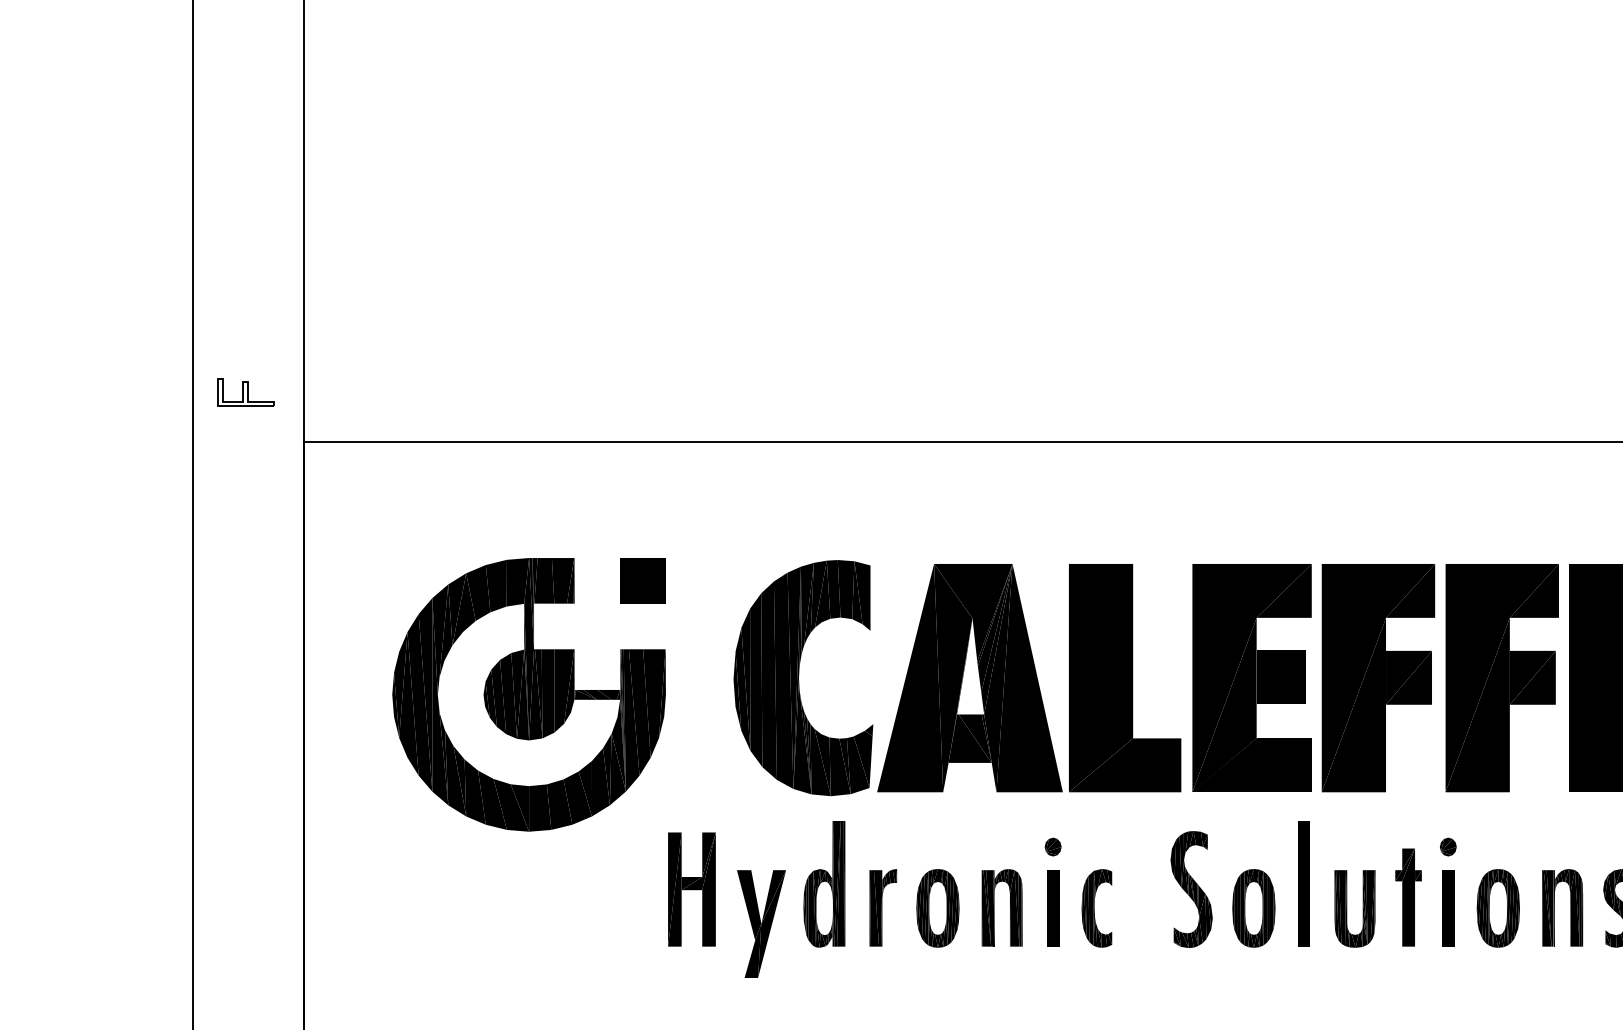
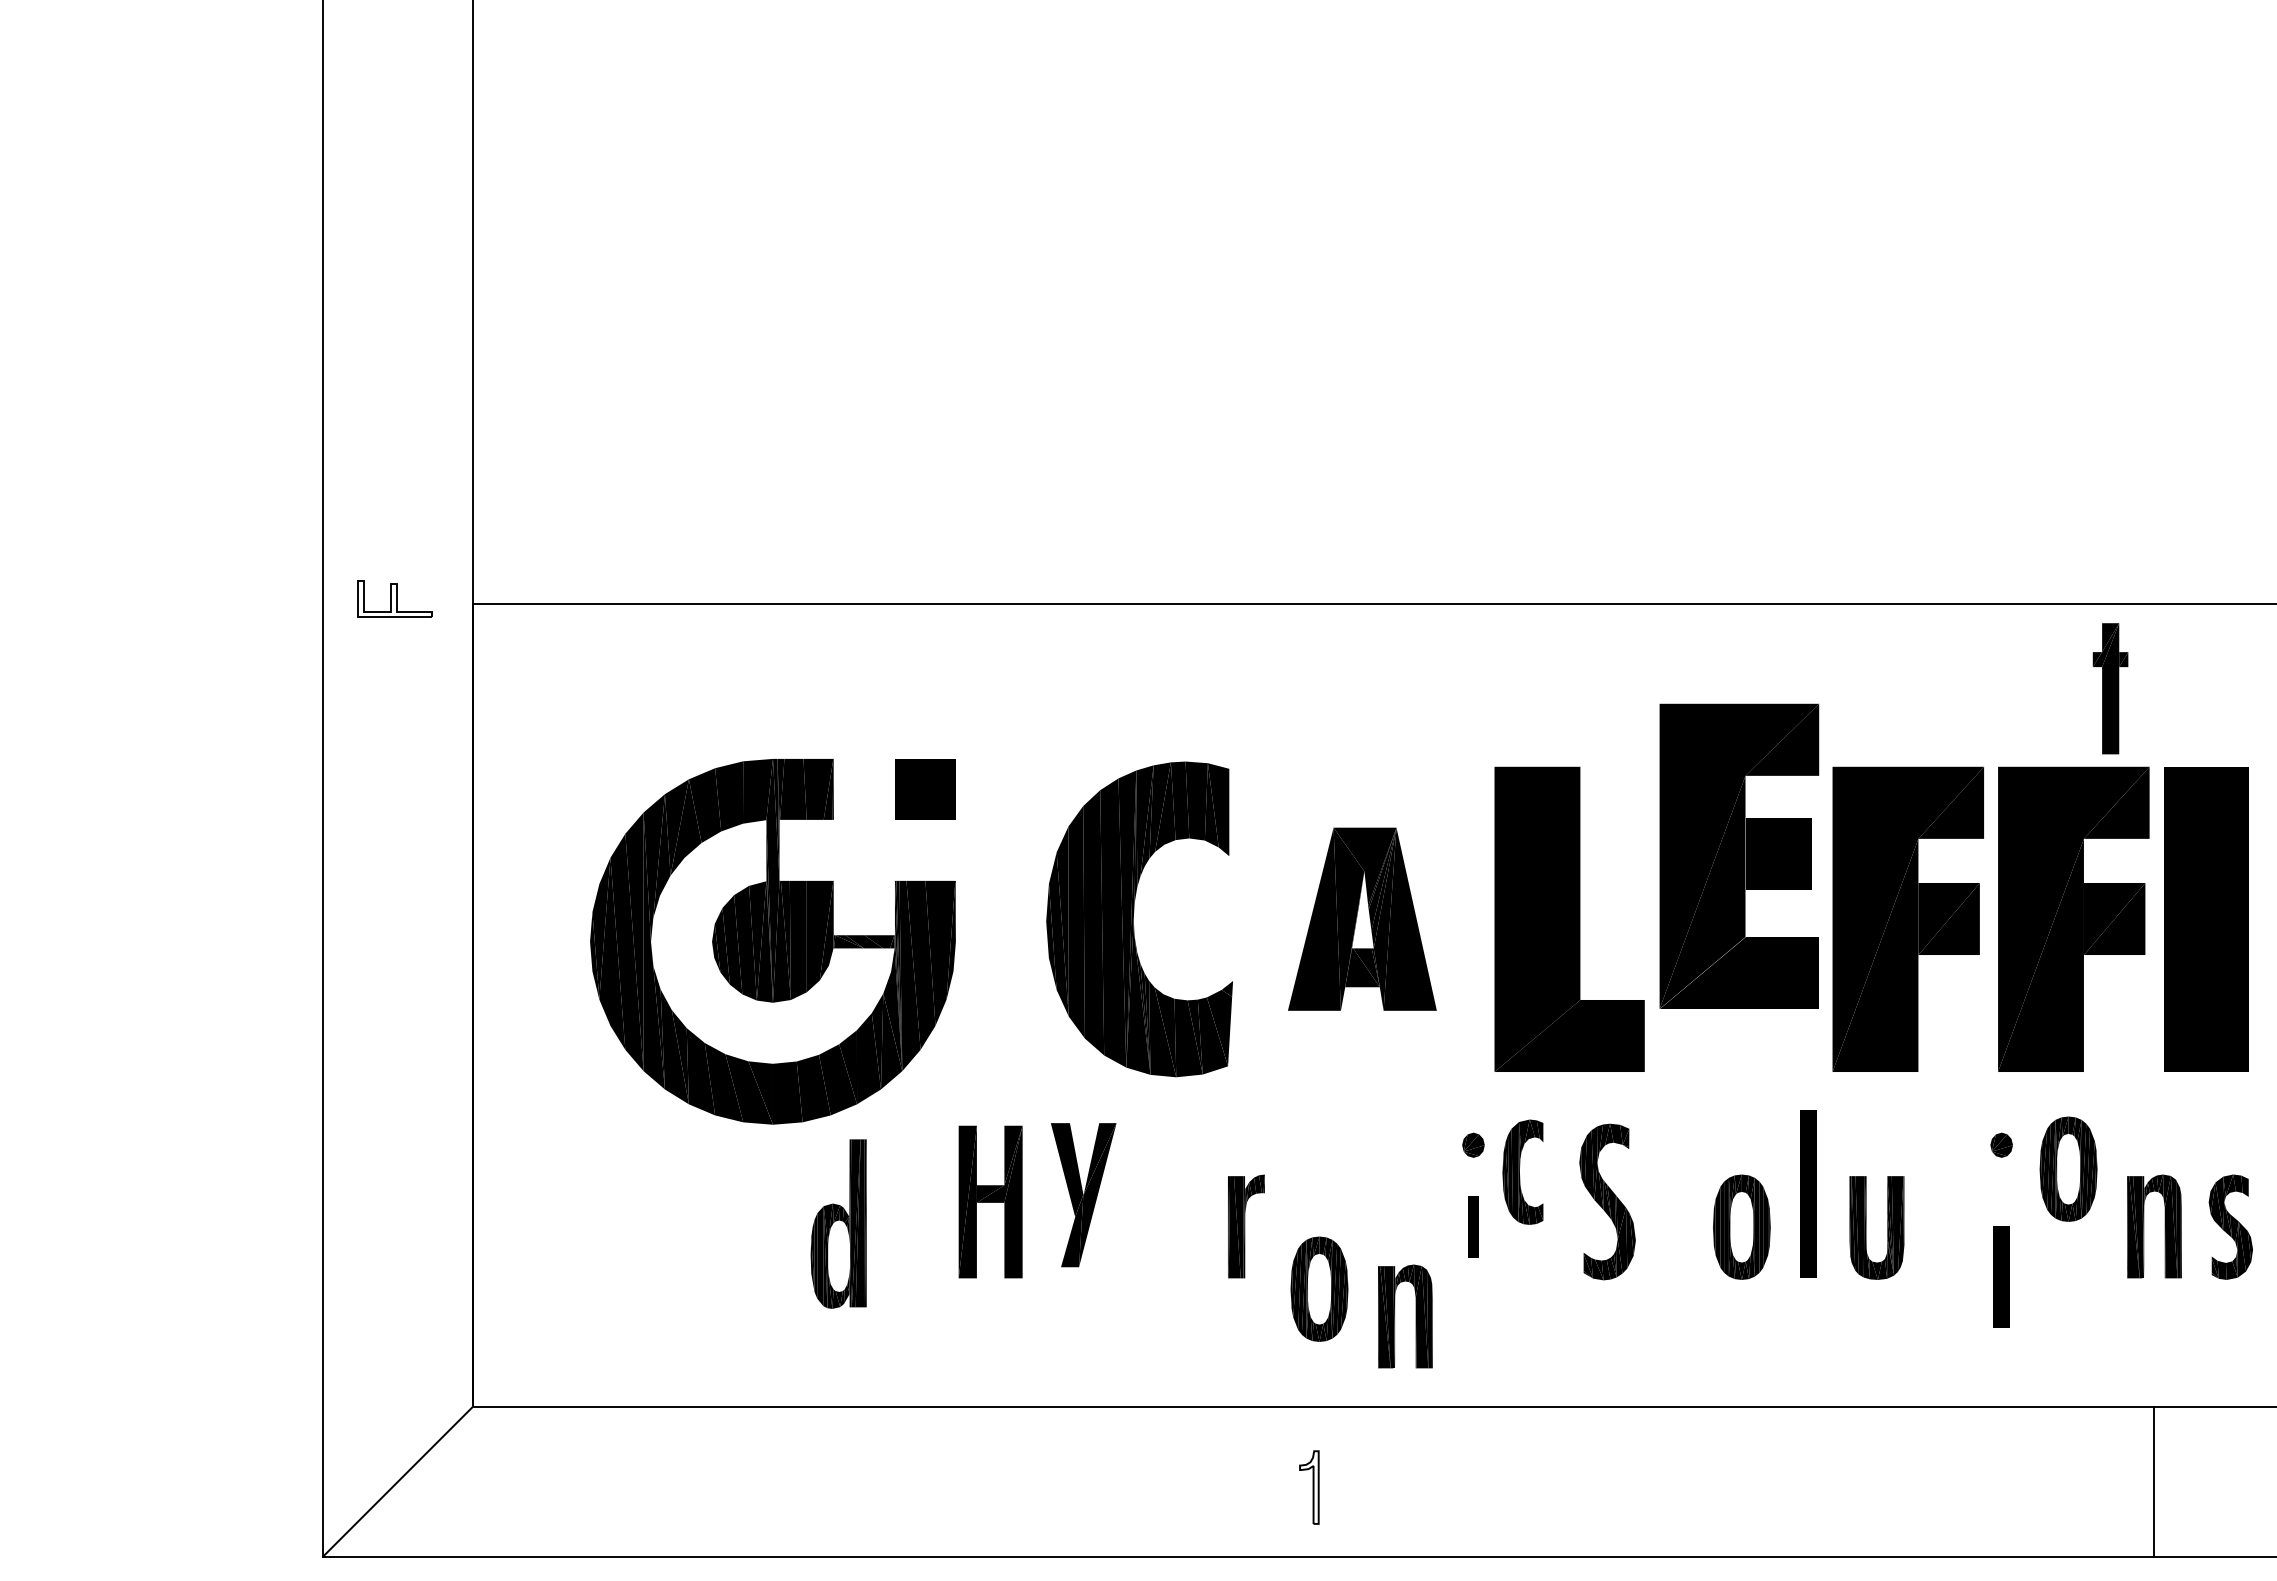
part: (245, 392) -> (394, 598), moved
part: (970, 677) -> (1362, 918), size x0.6
part: (1252, 677) -> (1739, 855), moved
part: (824, 883) -> (838, 1223), moved
part: (1191, 889) -> (1607, 1201), moved
part: (1408, 897) -> (2110, 688), moved
part: (937, 907) -> (1319, 1288), moved
part: (1009, 907) -> (1415, 1316), moved
part: (1053, 907) -> (1473, 1226), size x0.6
part: (1096, 907) -> (1522, 1171), moved
part: (1448, 907) -> (2001, 1276), moved
part: (1498, 907) -> (2068, 1168), moved
part: (761, 924) -> (1083, 1195), moved

